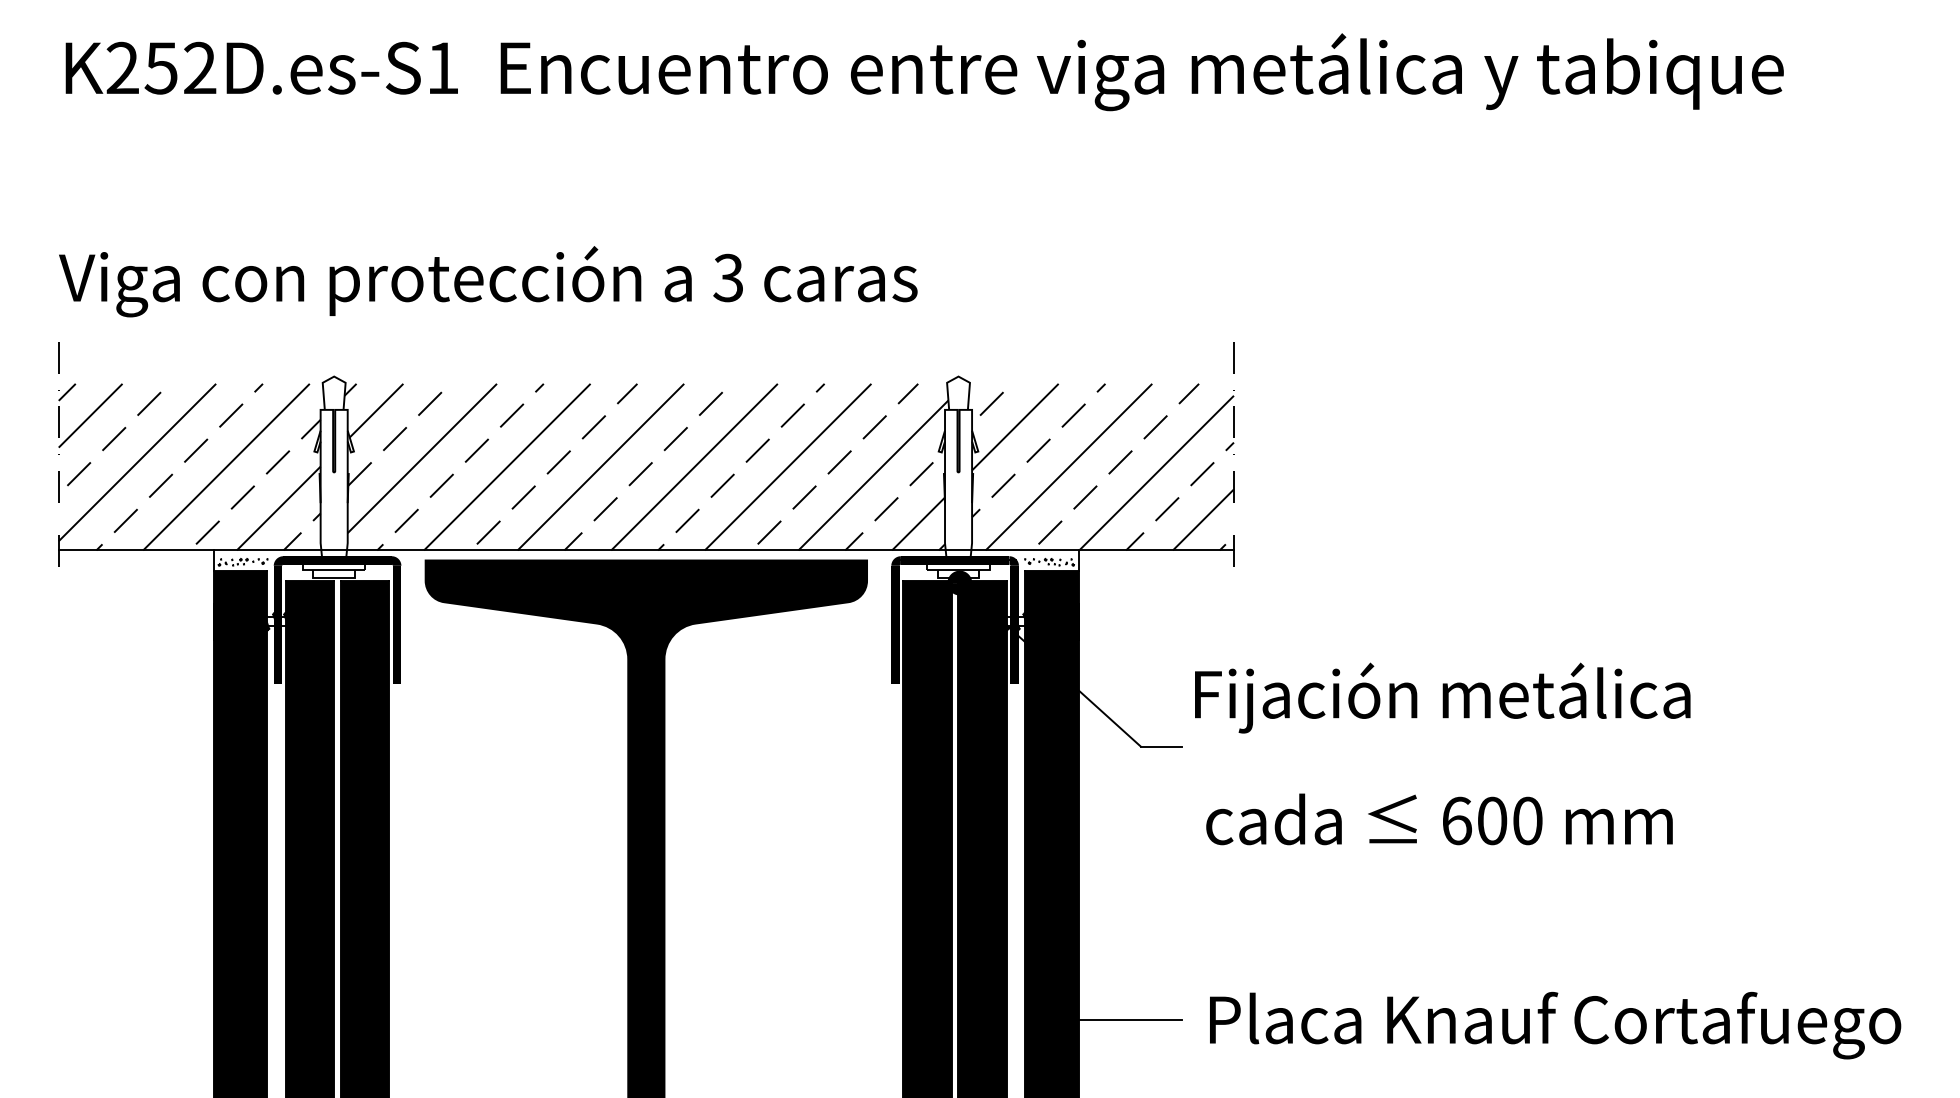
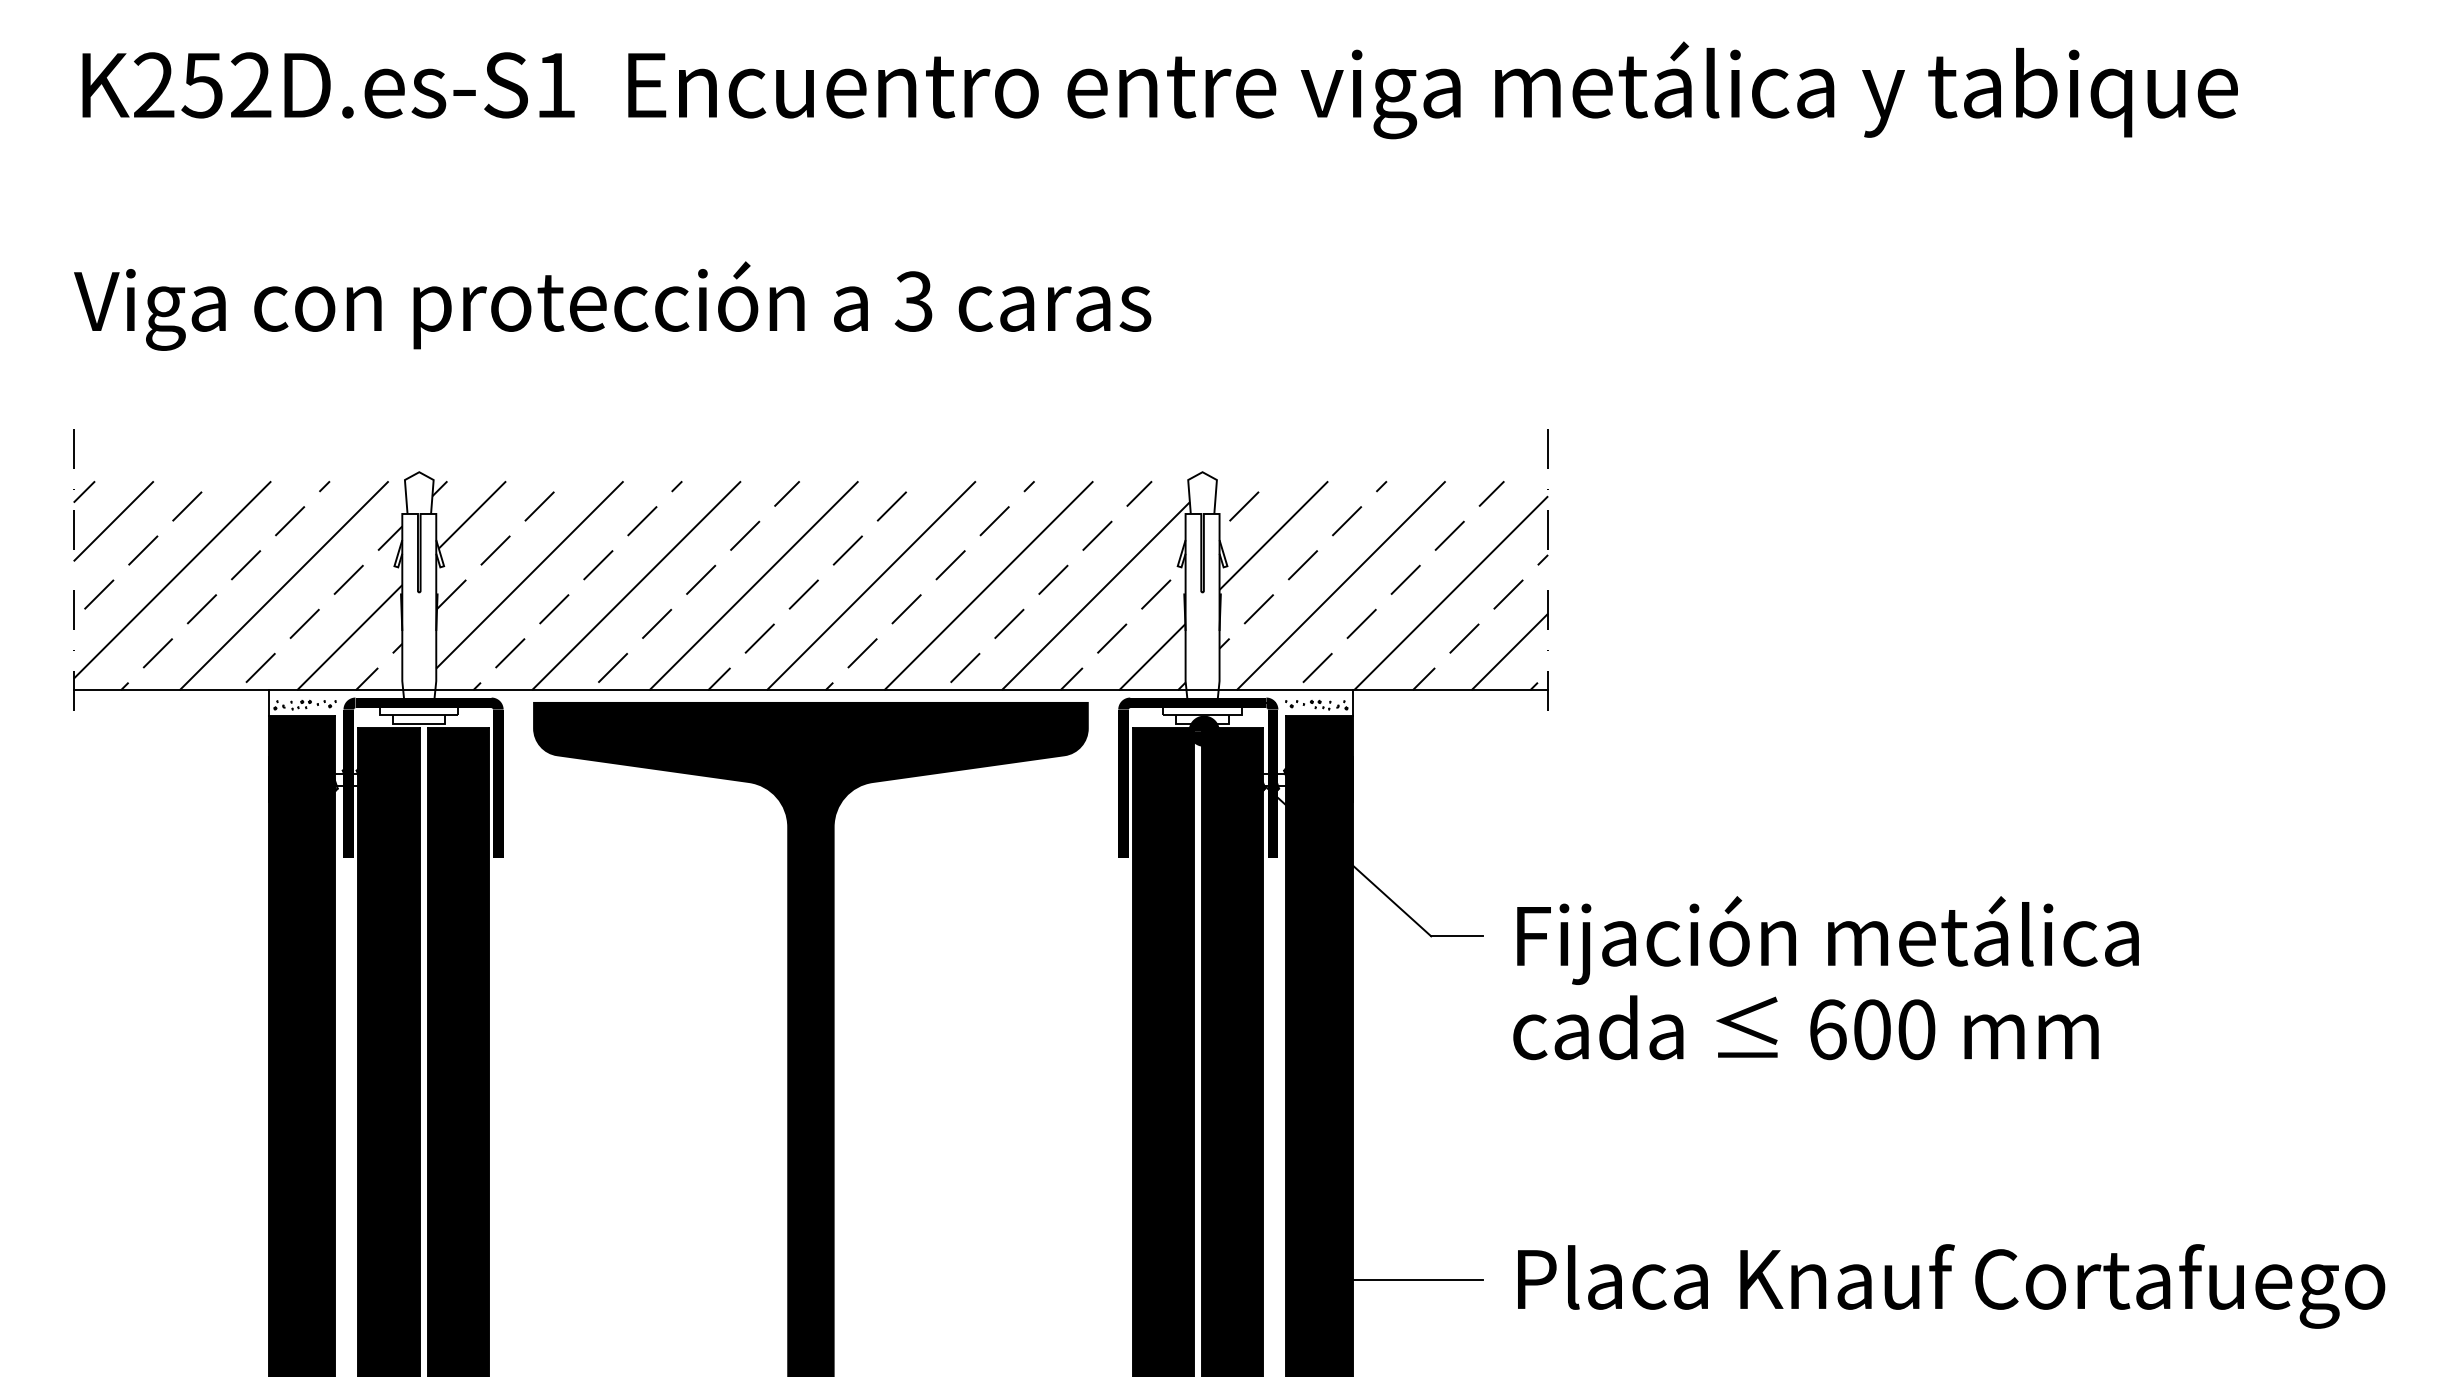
text: (488, 281) -> (612, 305), moved
text: (1442, 698) -> (1827, 940), moved

